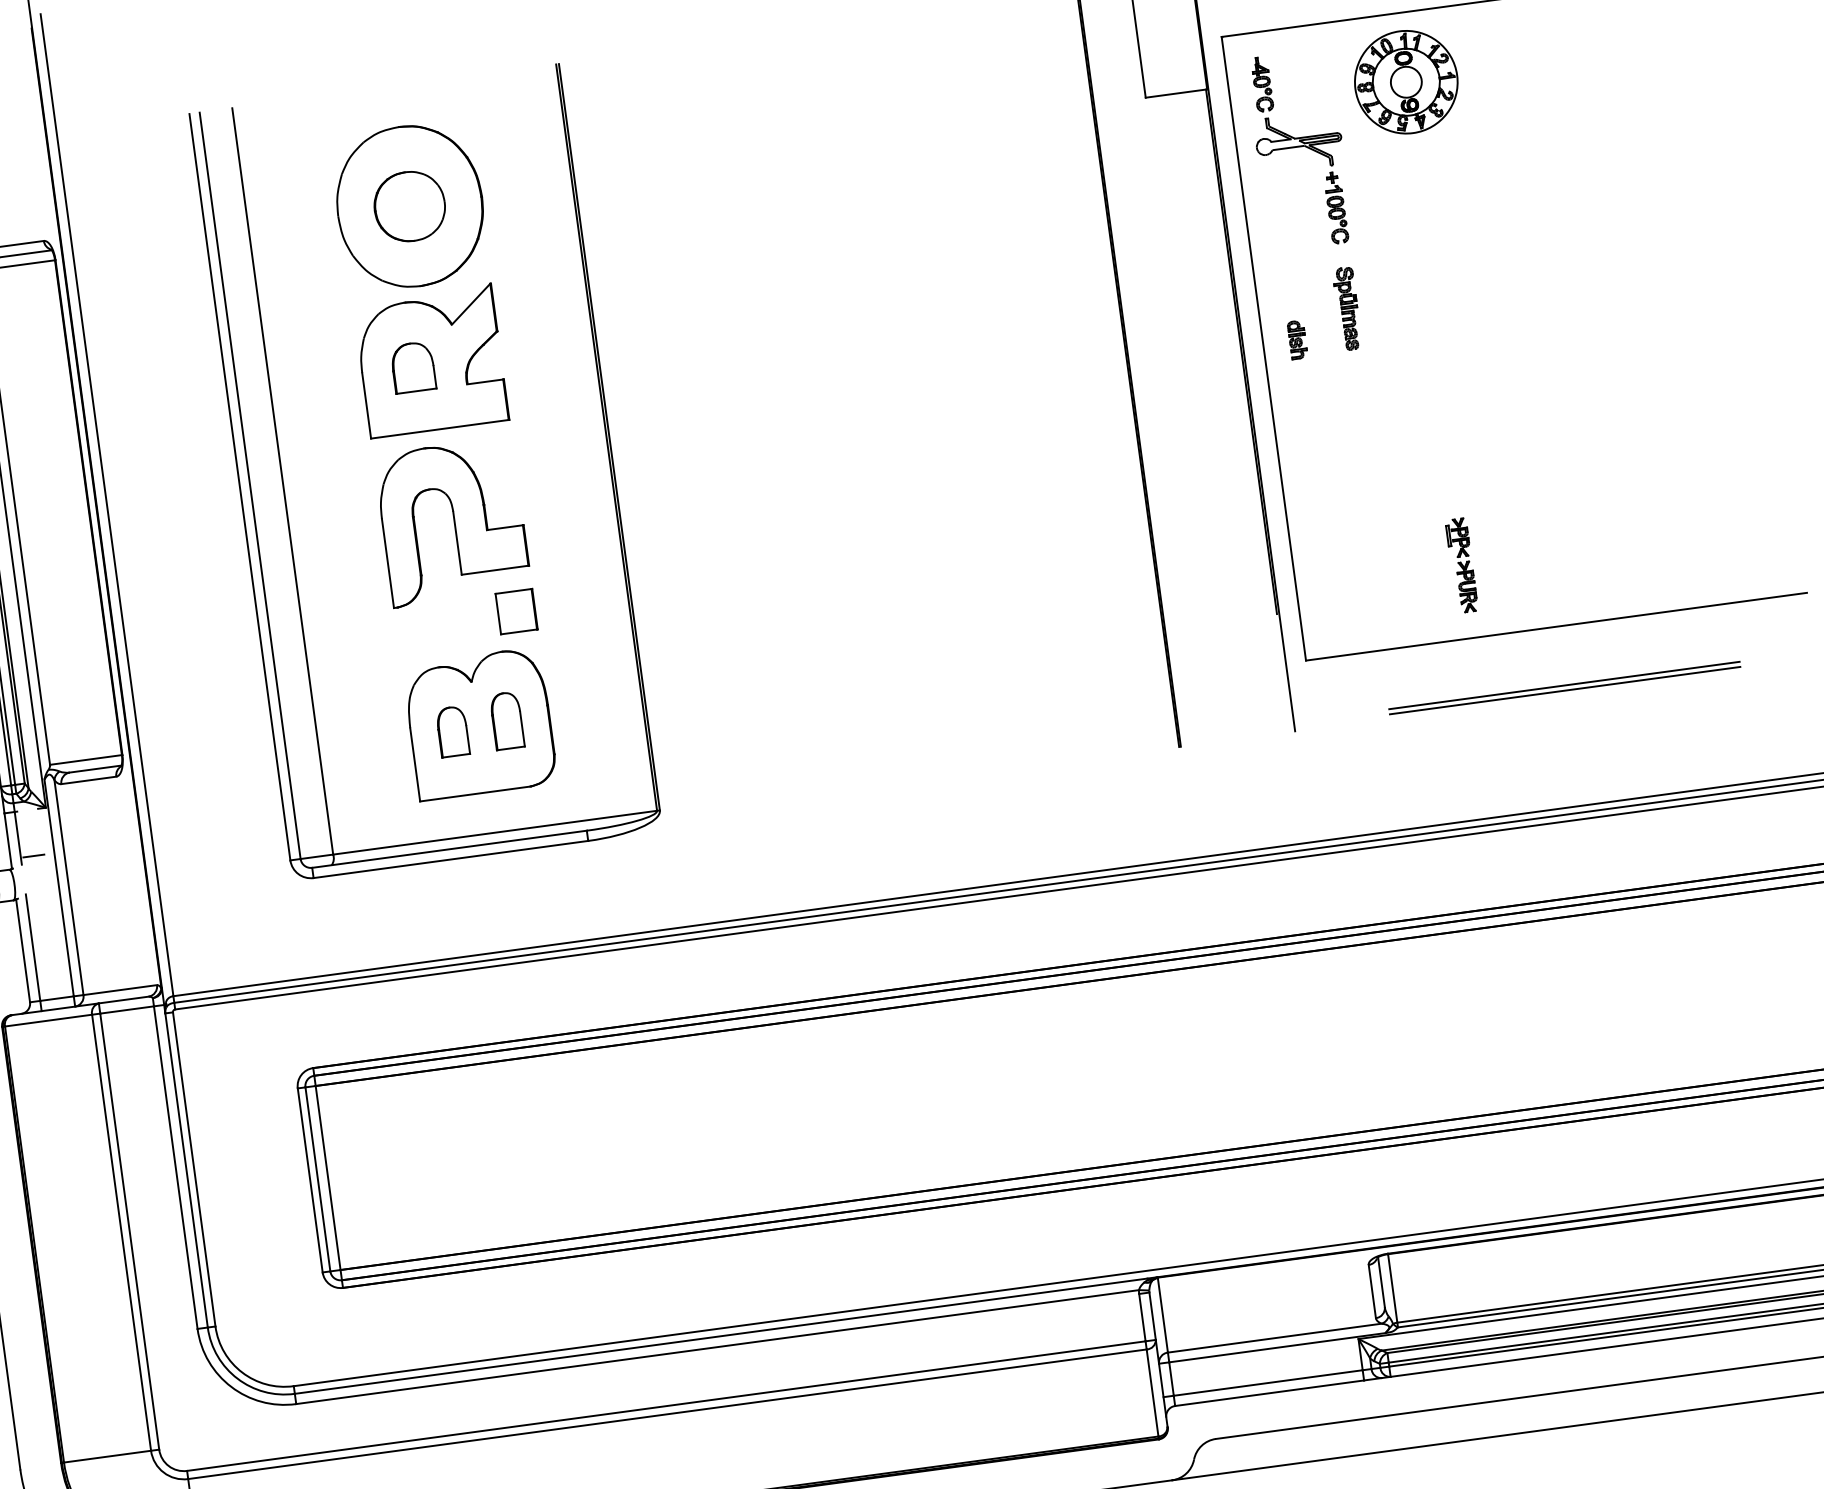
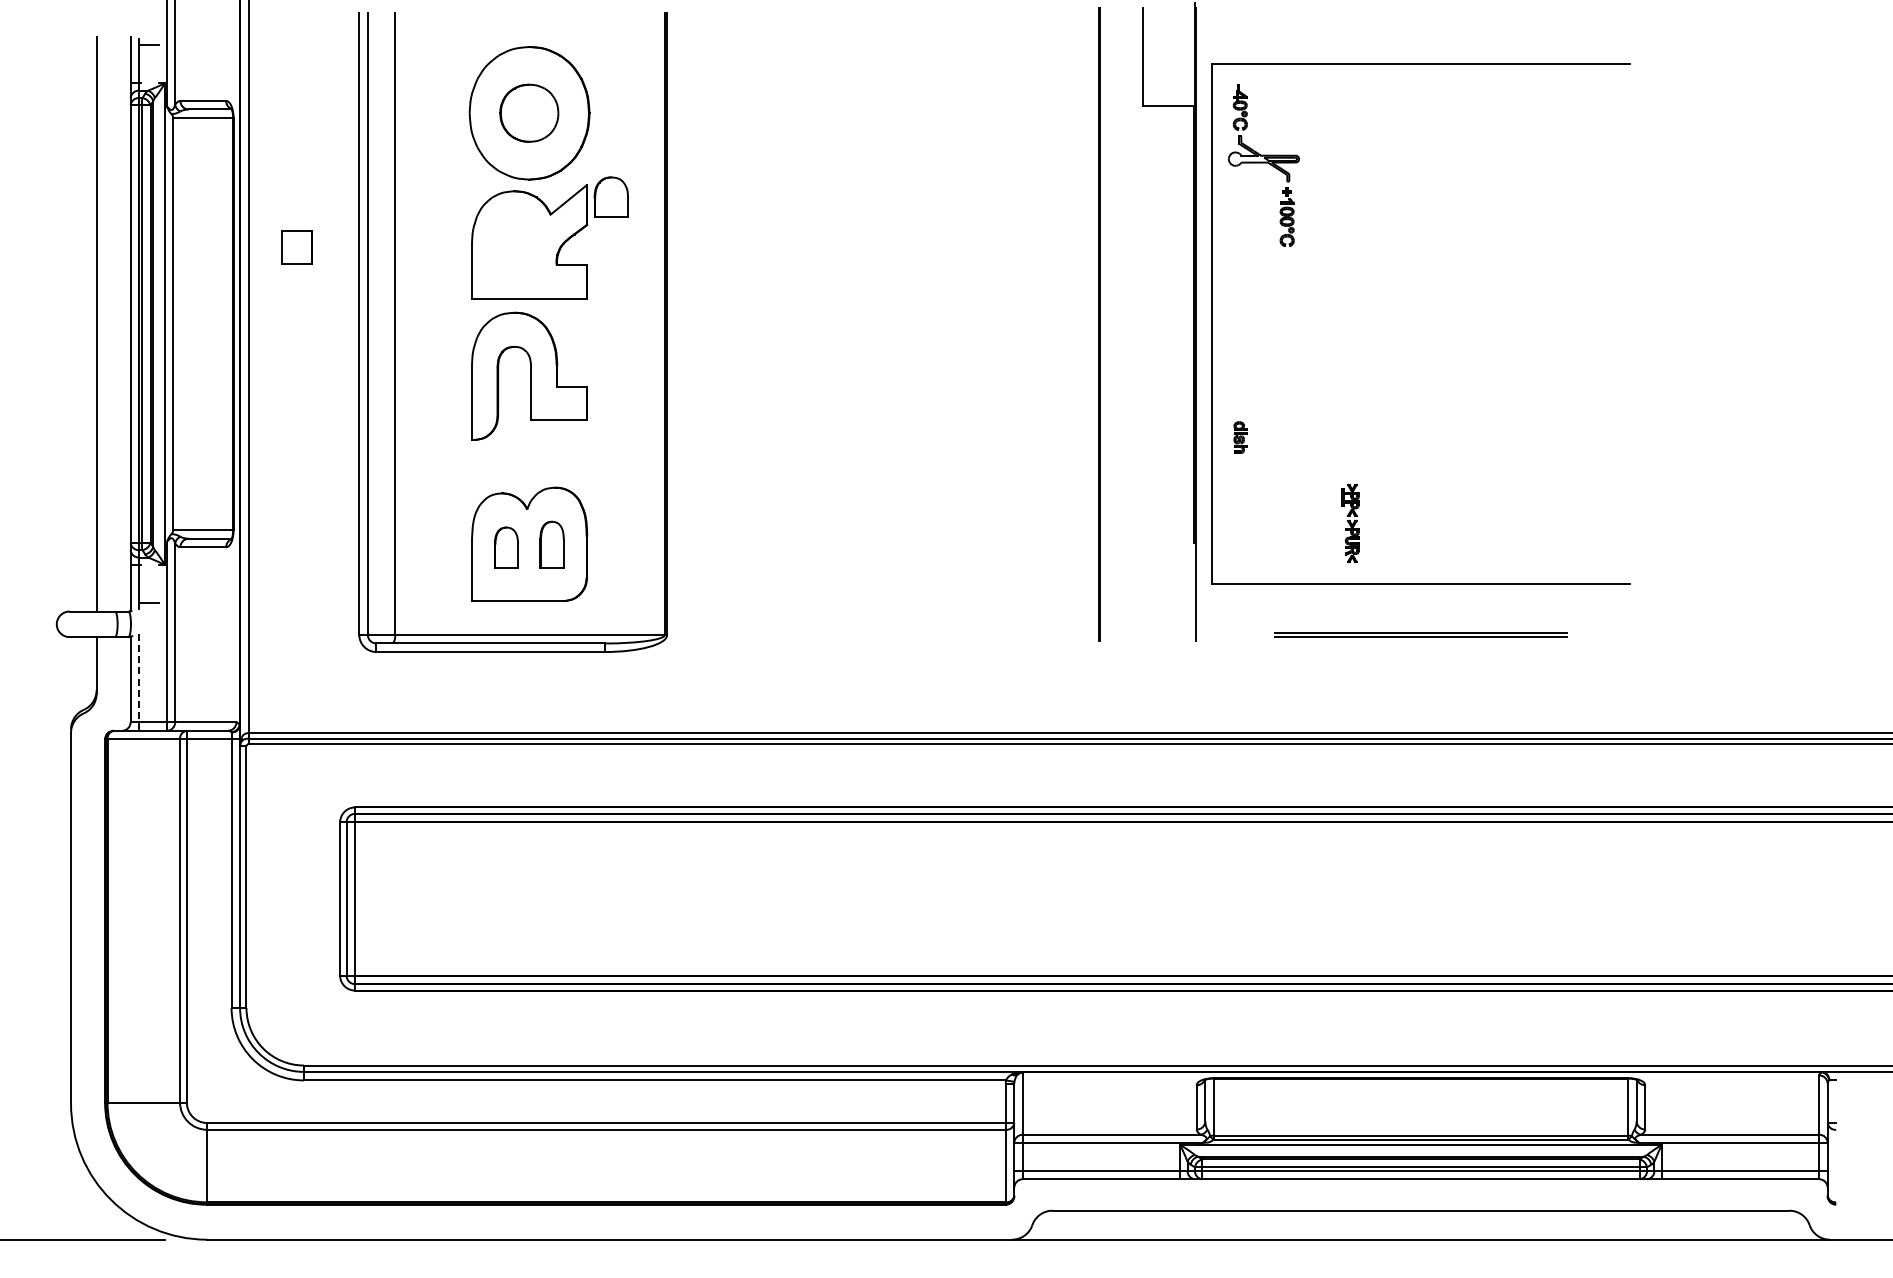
part: (1406, 81) -> (1358, 121), removed
part: (1347, 308) -> (1285, 300), removed
part: (1297, 339) -> (1240, 437), moved
part: (412, 366) -> (610, 196), moved
part: (516, 611) -> (296, 247), moved
line: (33, 948) -> (139, 678), solid -> dashed

